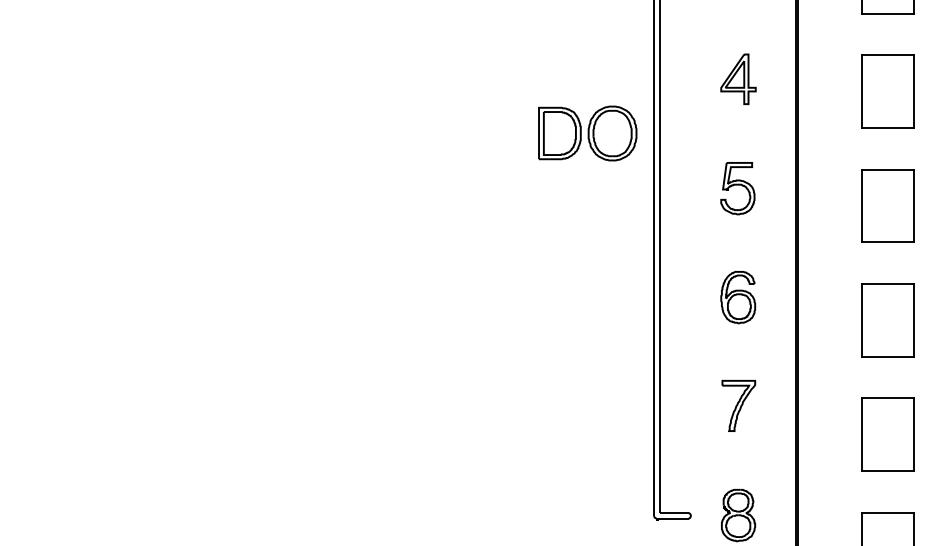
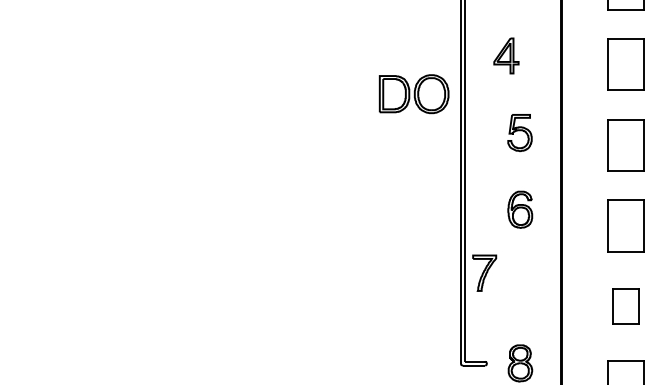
part: (738, 78) -> (506, 55), moved
part: (738, 404) -> (484, 272), moved
part: (887, 434) -> (625, 306), size x0.7

